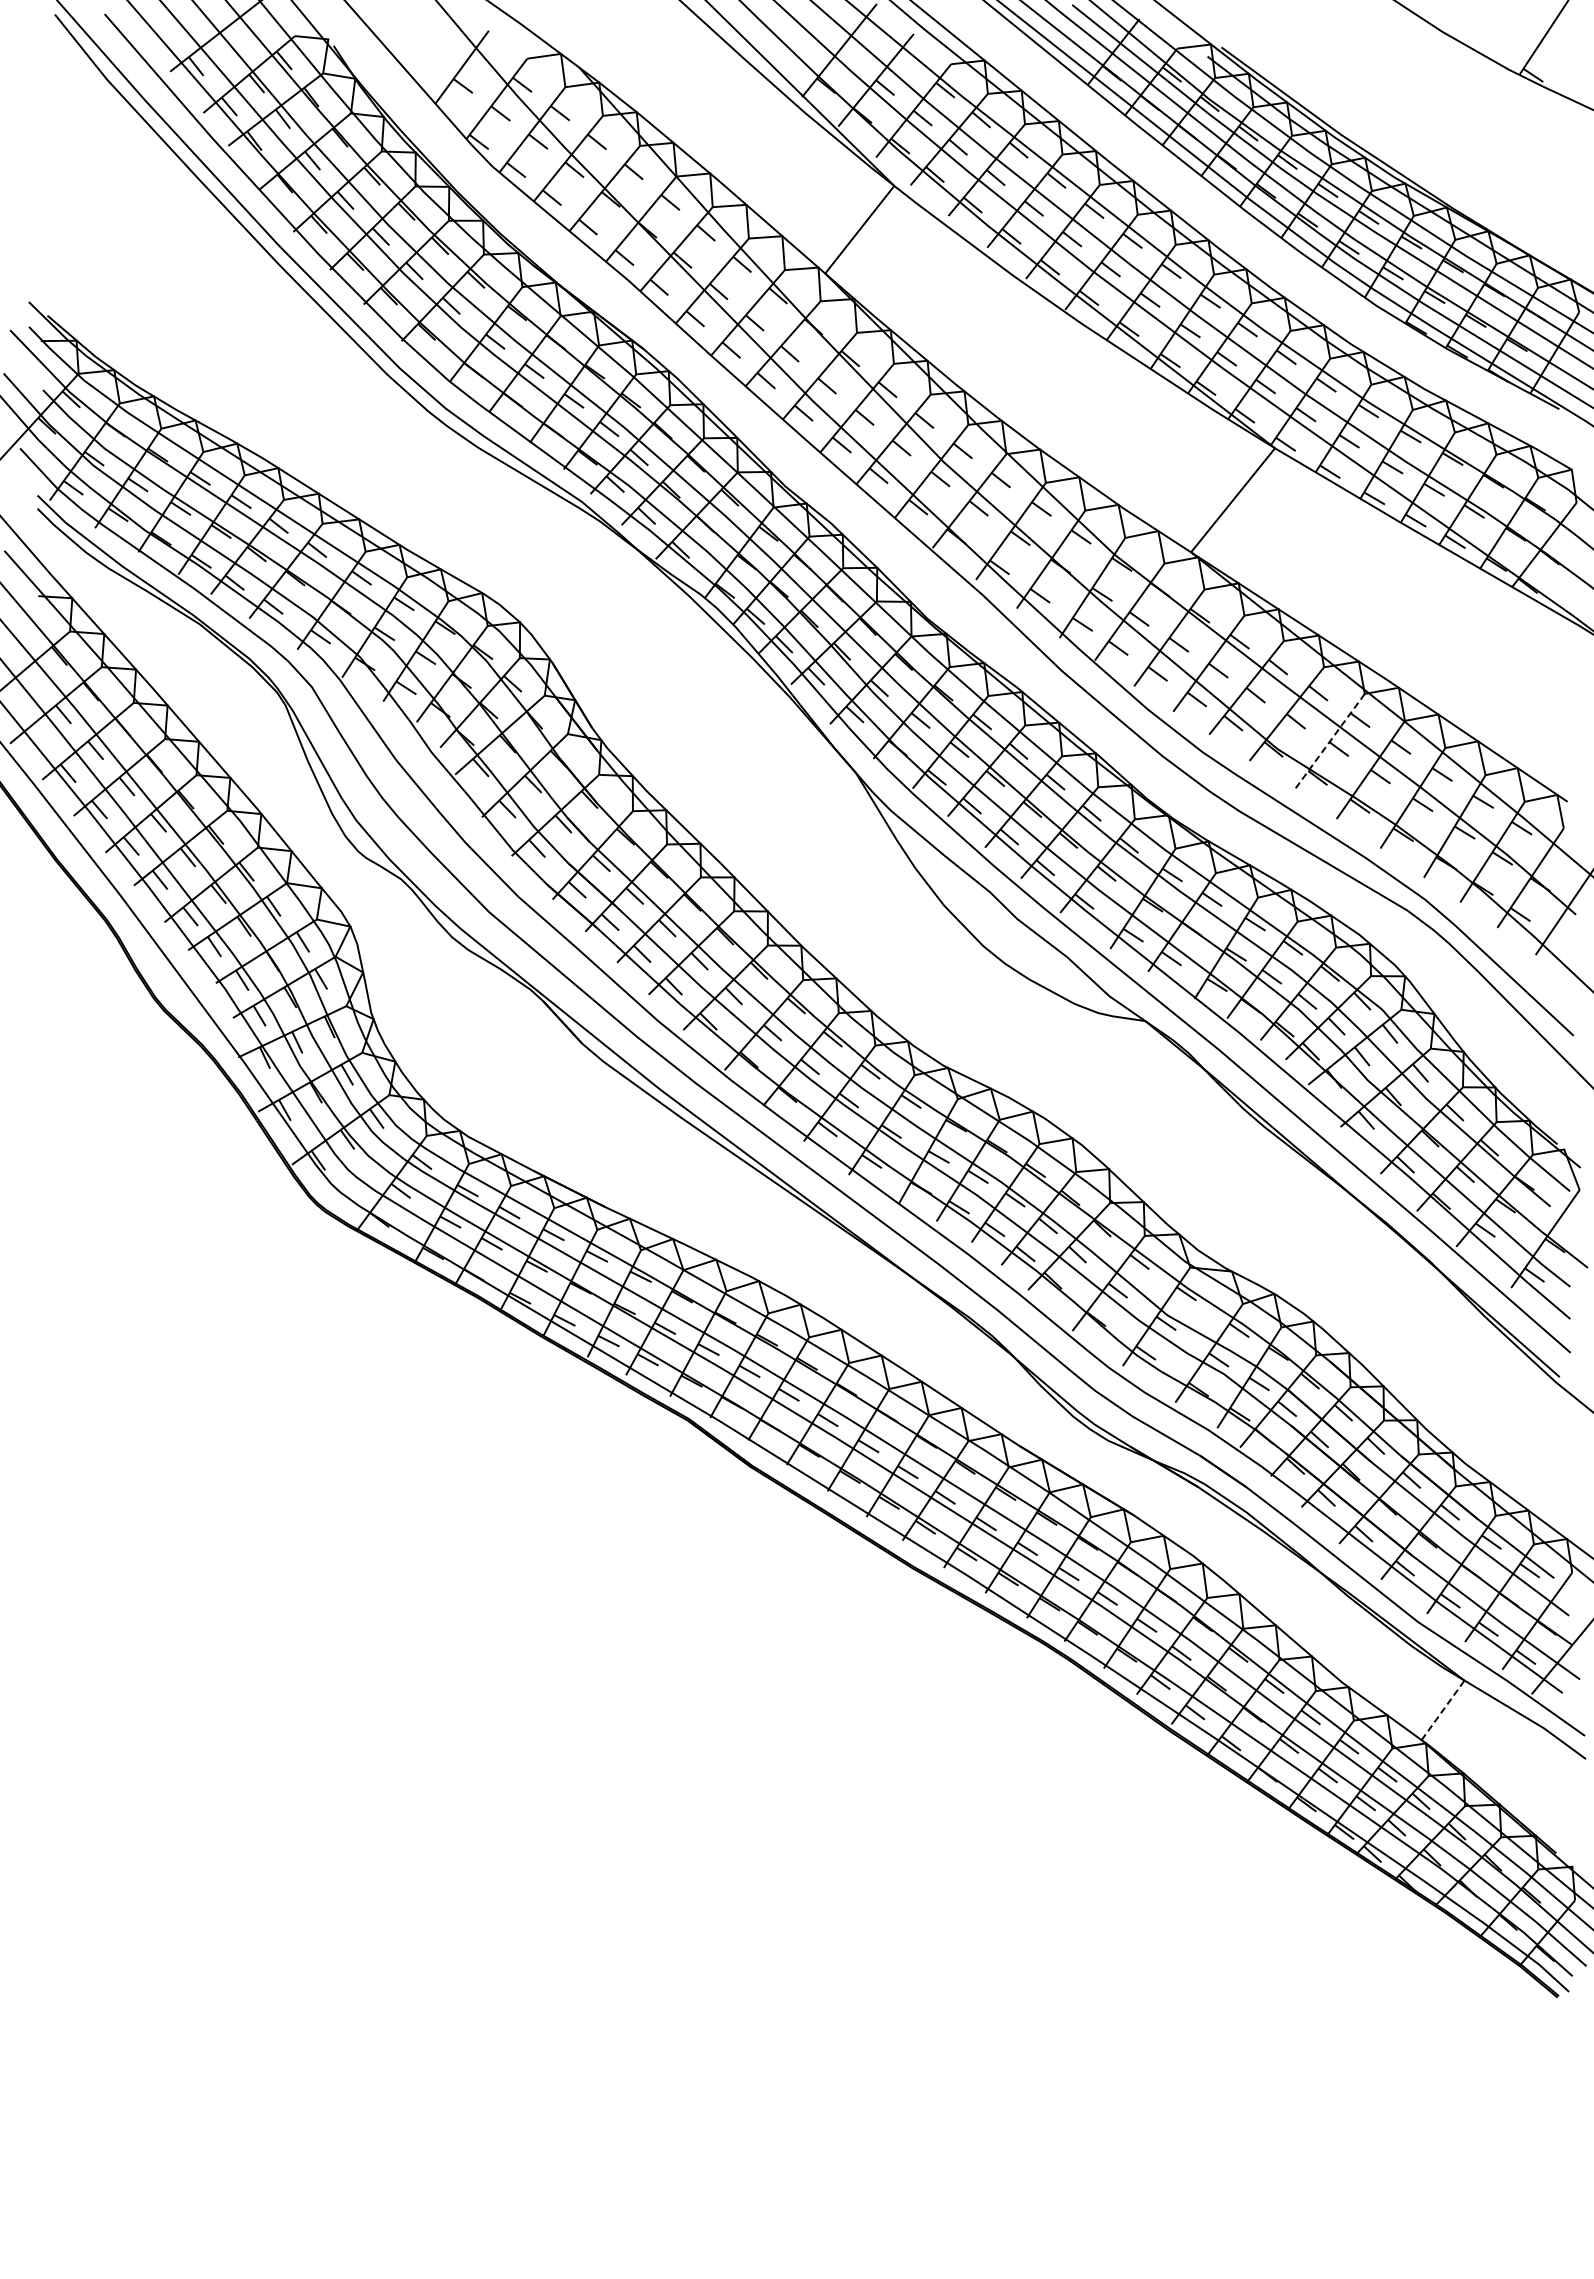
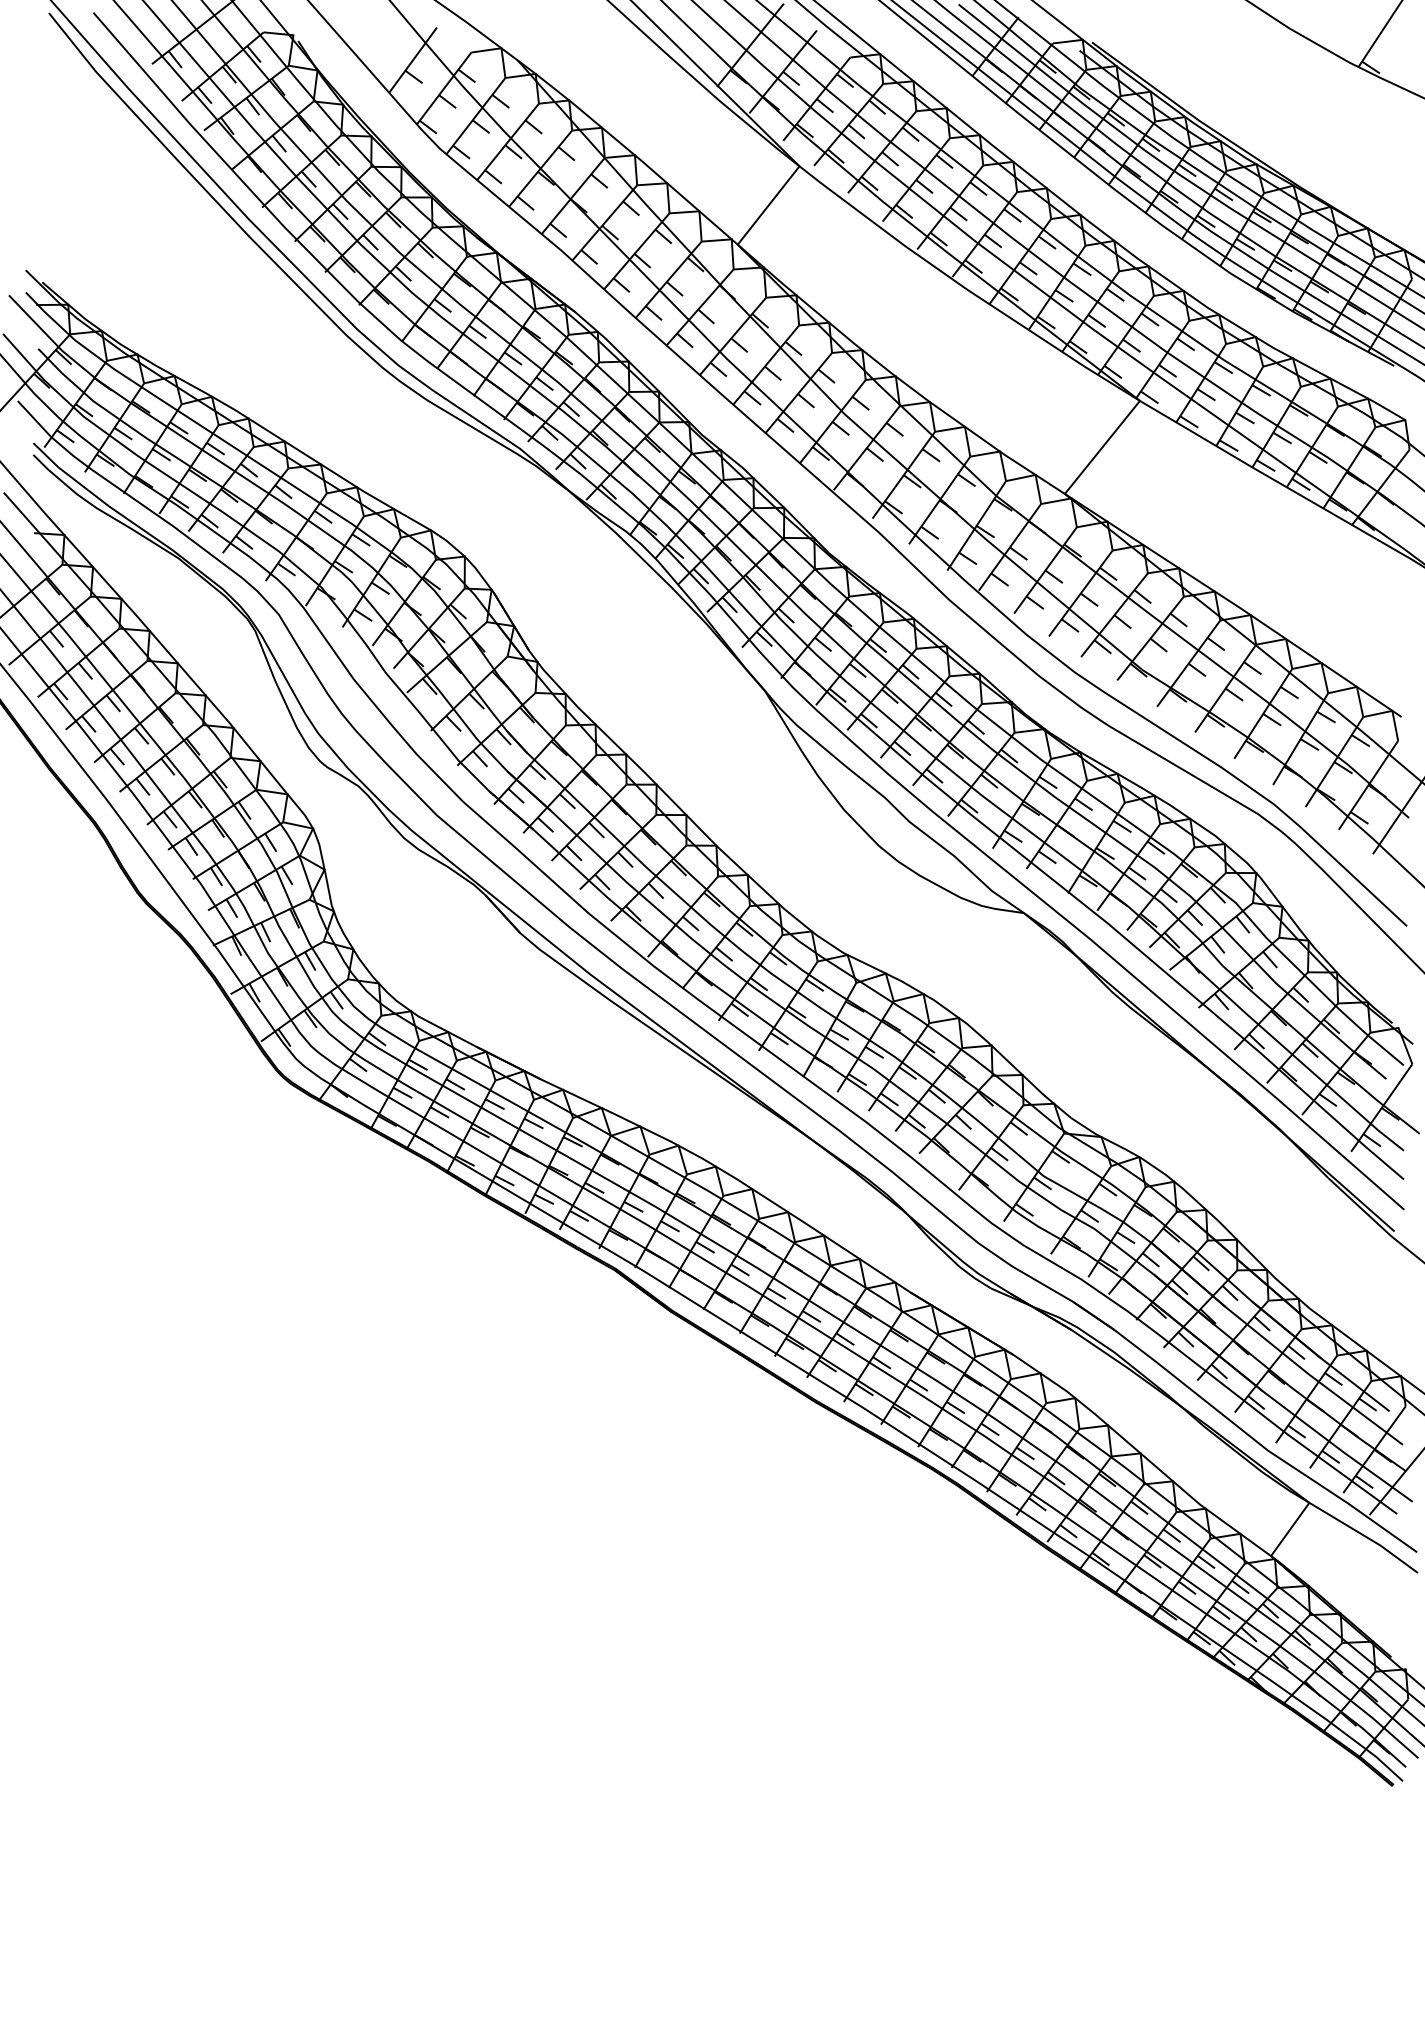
line: (1329, 742) -> (1188, 664), dashed -> solid
line: (1443, 1710) -> (1290, 1529), dashed -> solid

